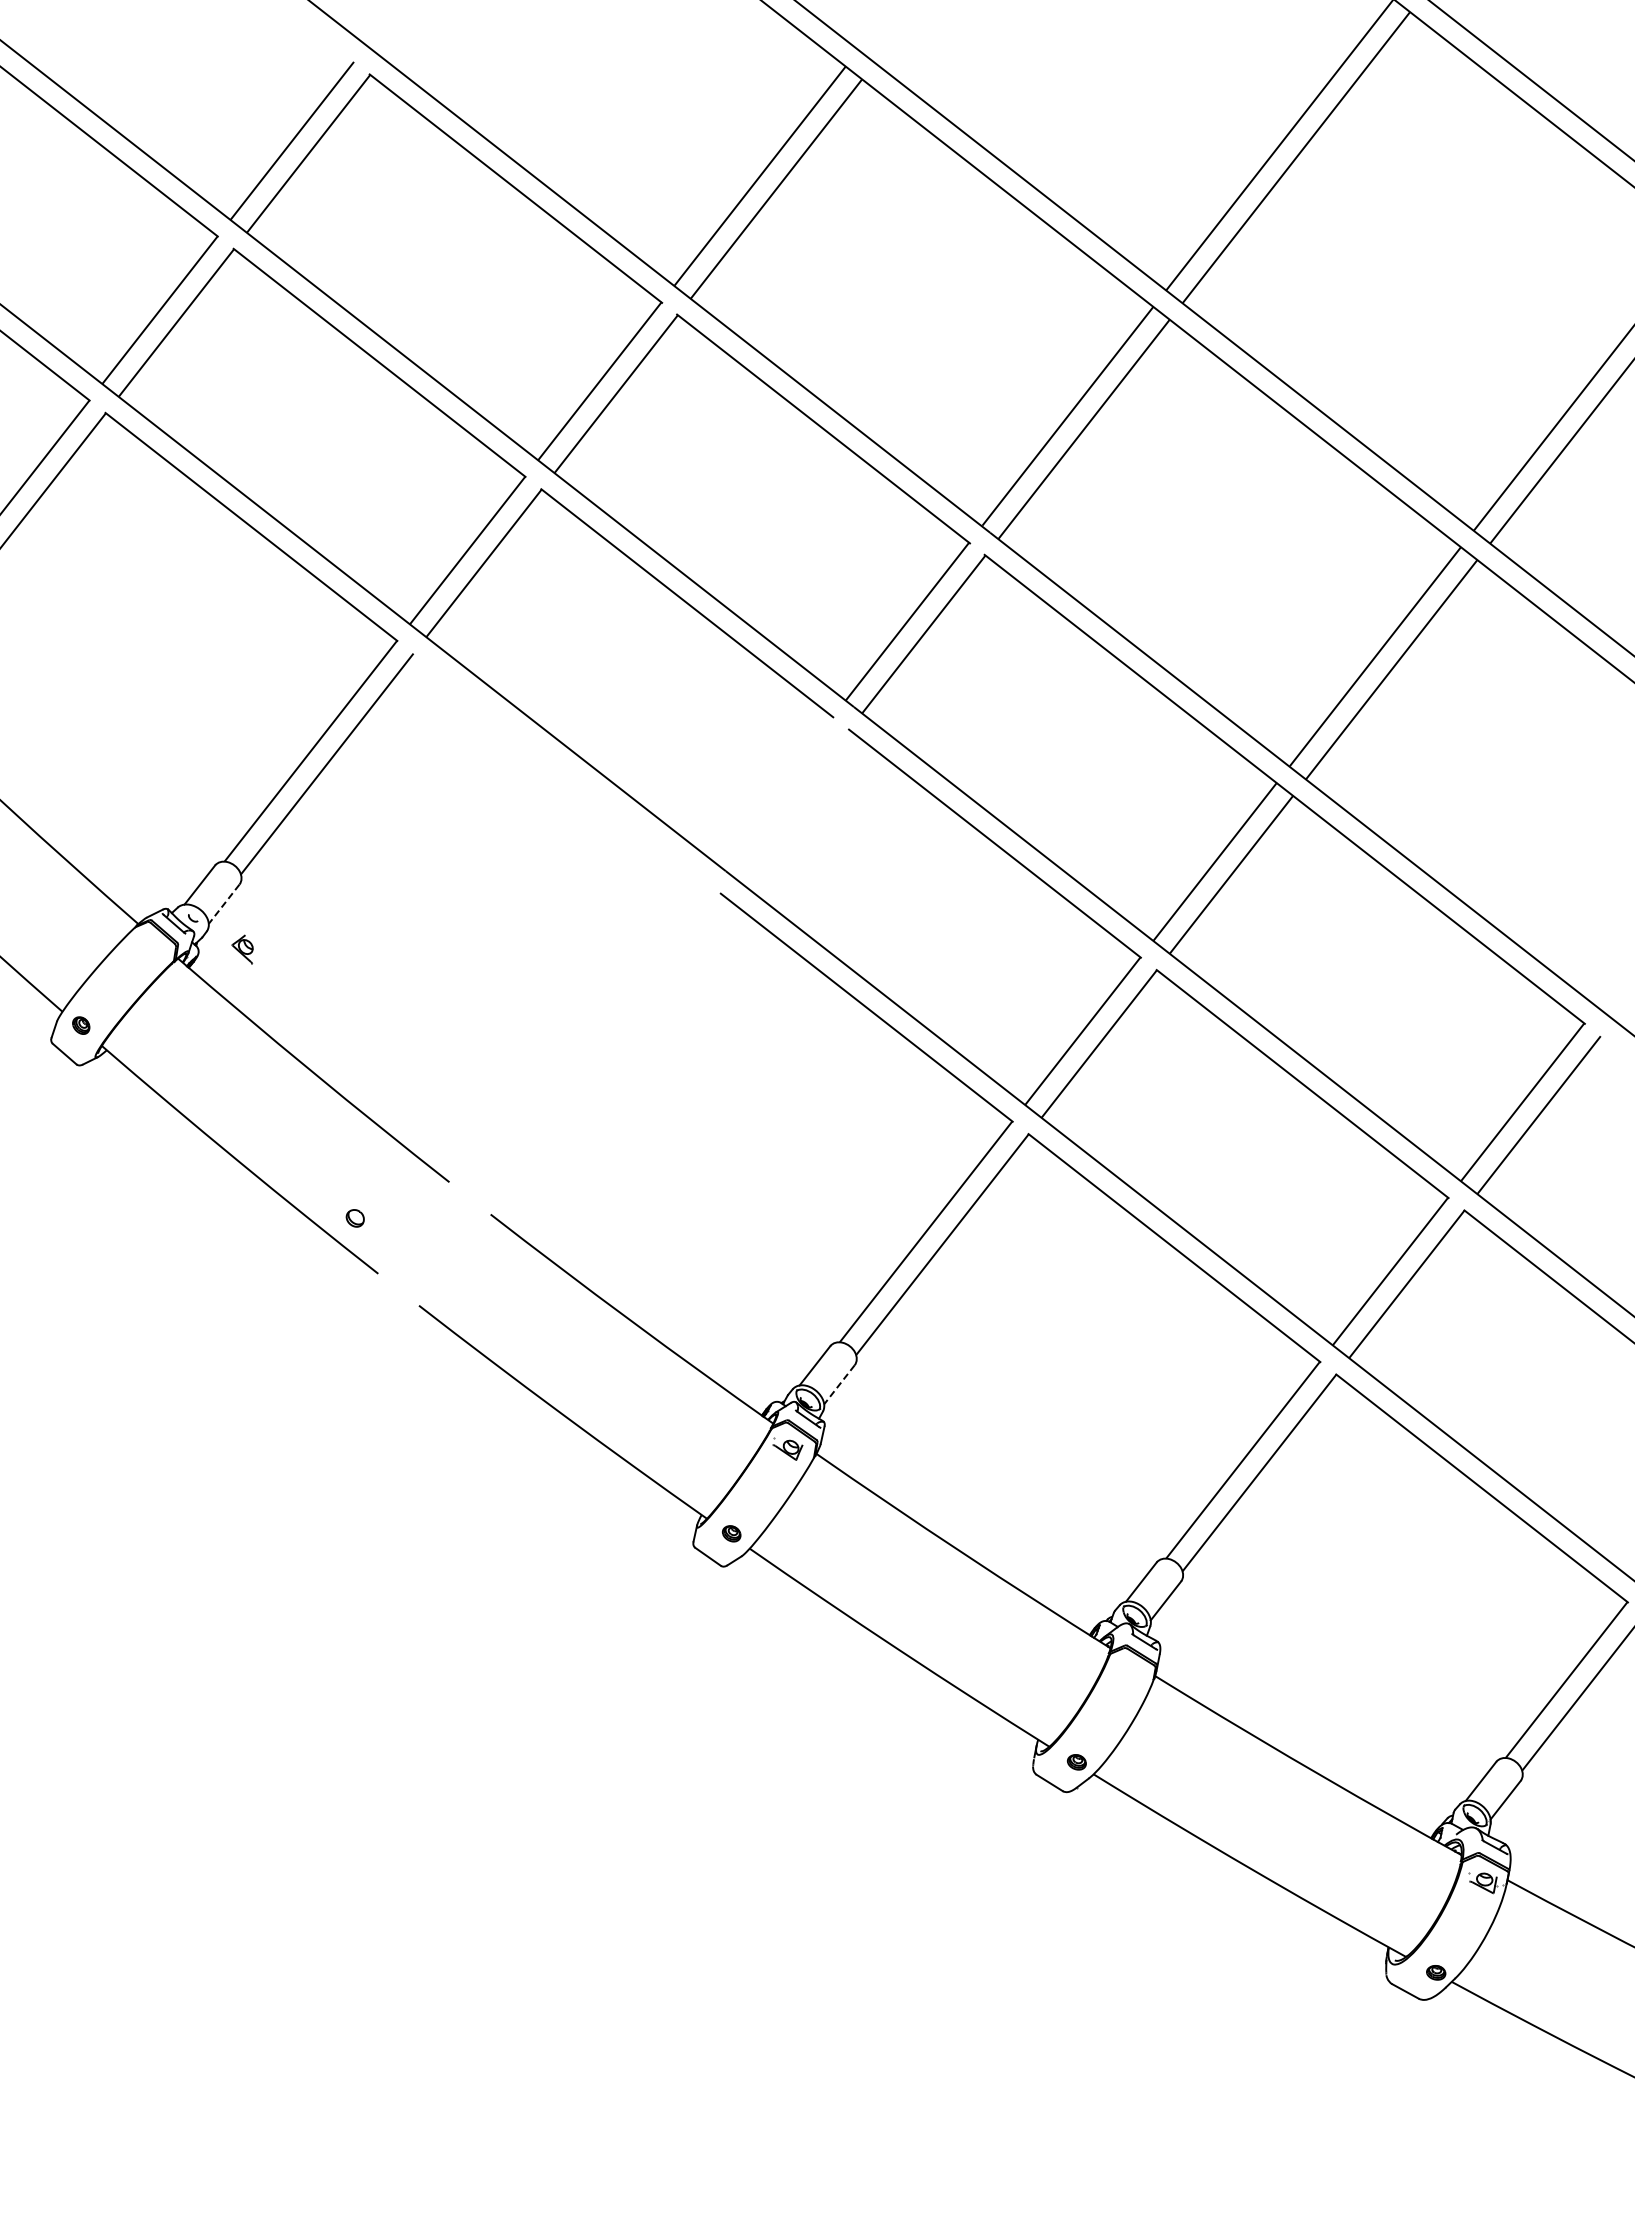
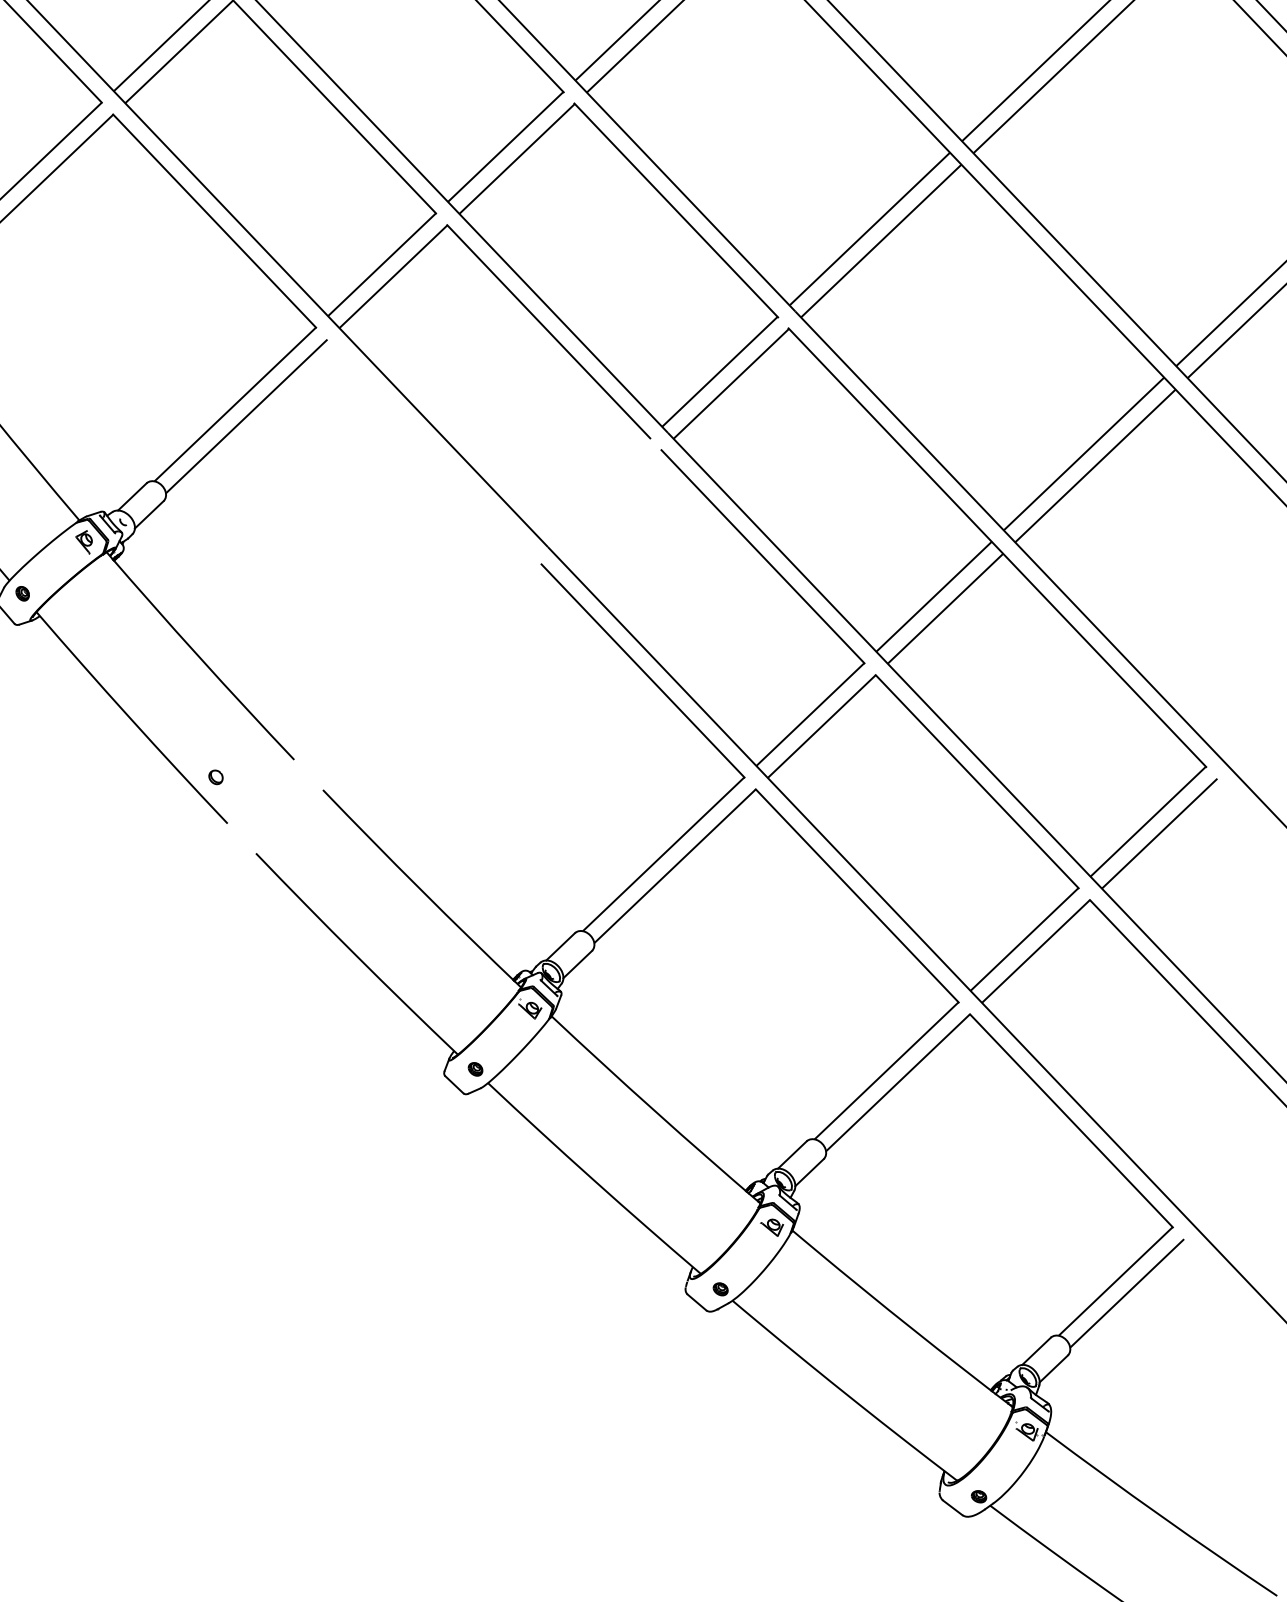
line: (224, 904) -> (149, 515), dashed -> solid
part: (242, 949) -> (83, 541), moved
line: (839, 1384) -> (577, 964), dashed -> solid
part: (1128, 1675) -> (771, 1226), added

